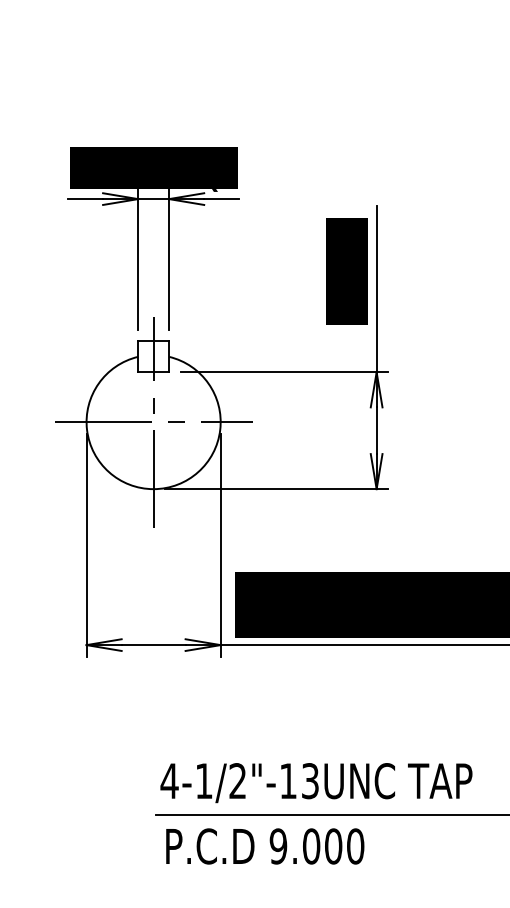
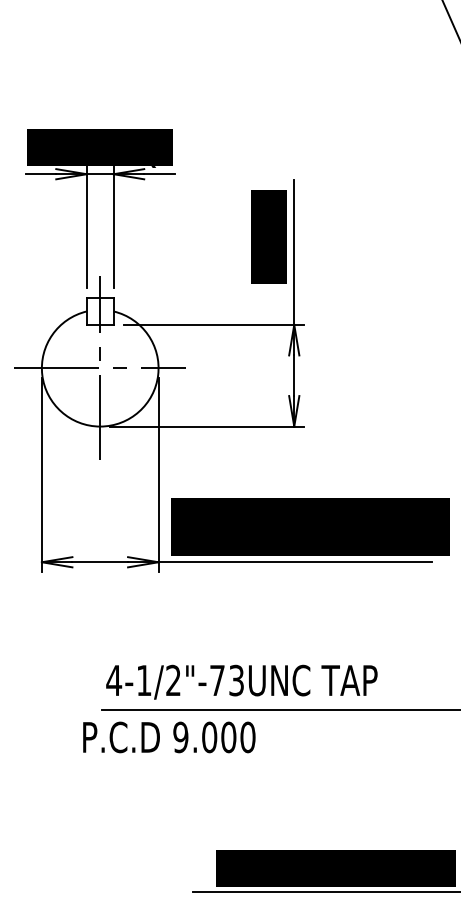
text: (288, 781) -> (217, 680), 4-1/2"-13UNC -> 4-1/2"-73UNC
text: (265, 846) -> (169, 737), moved

